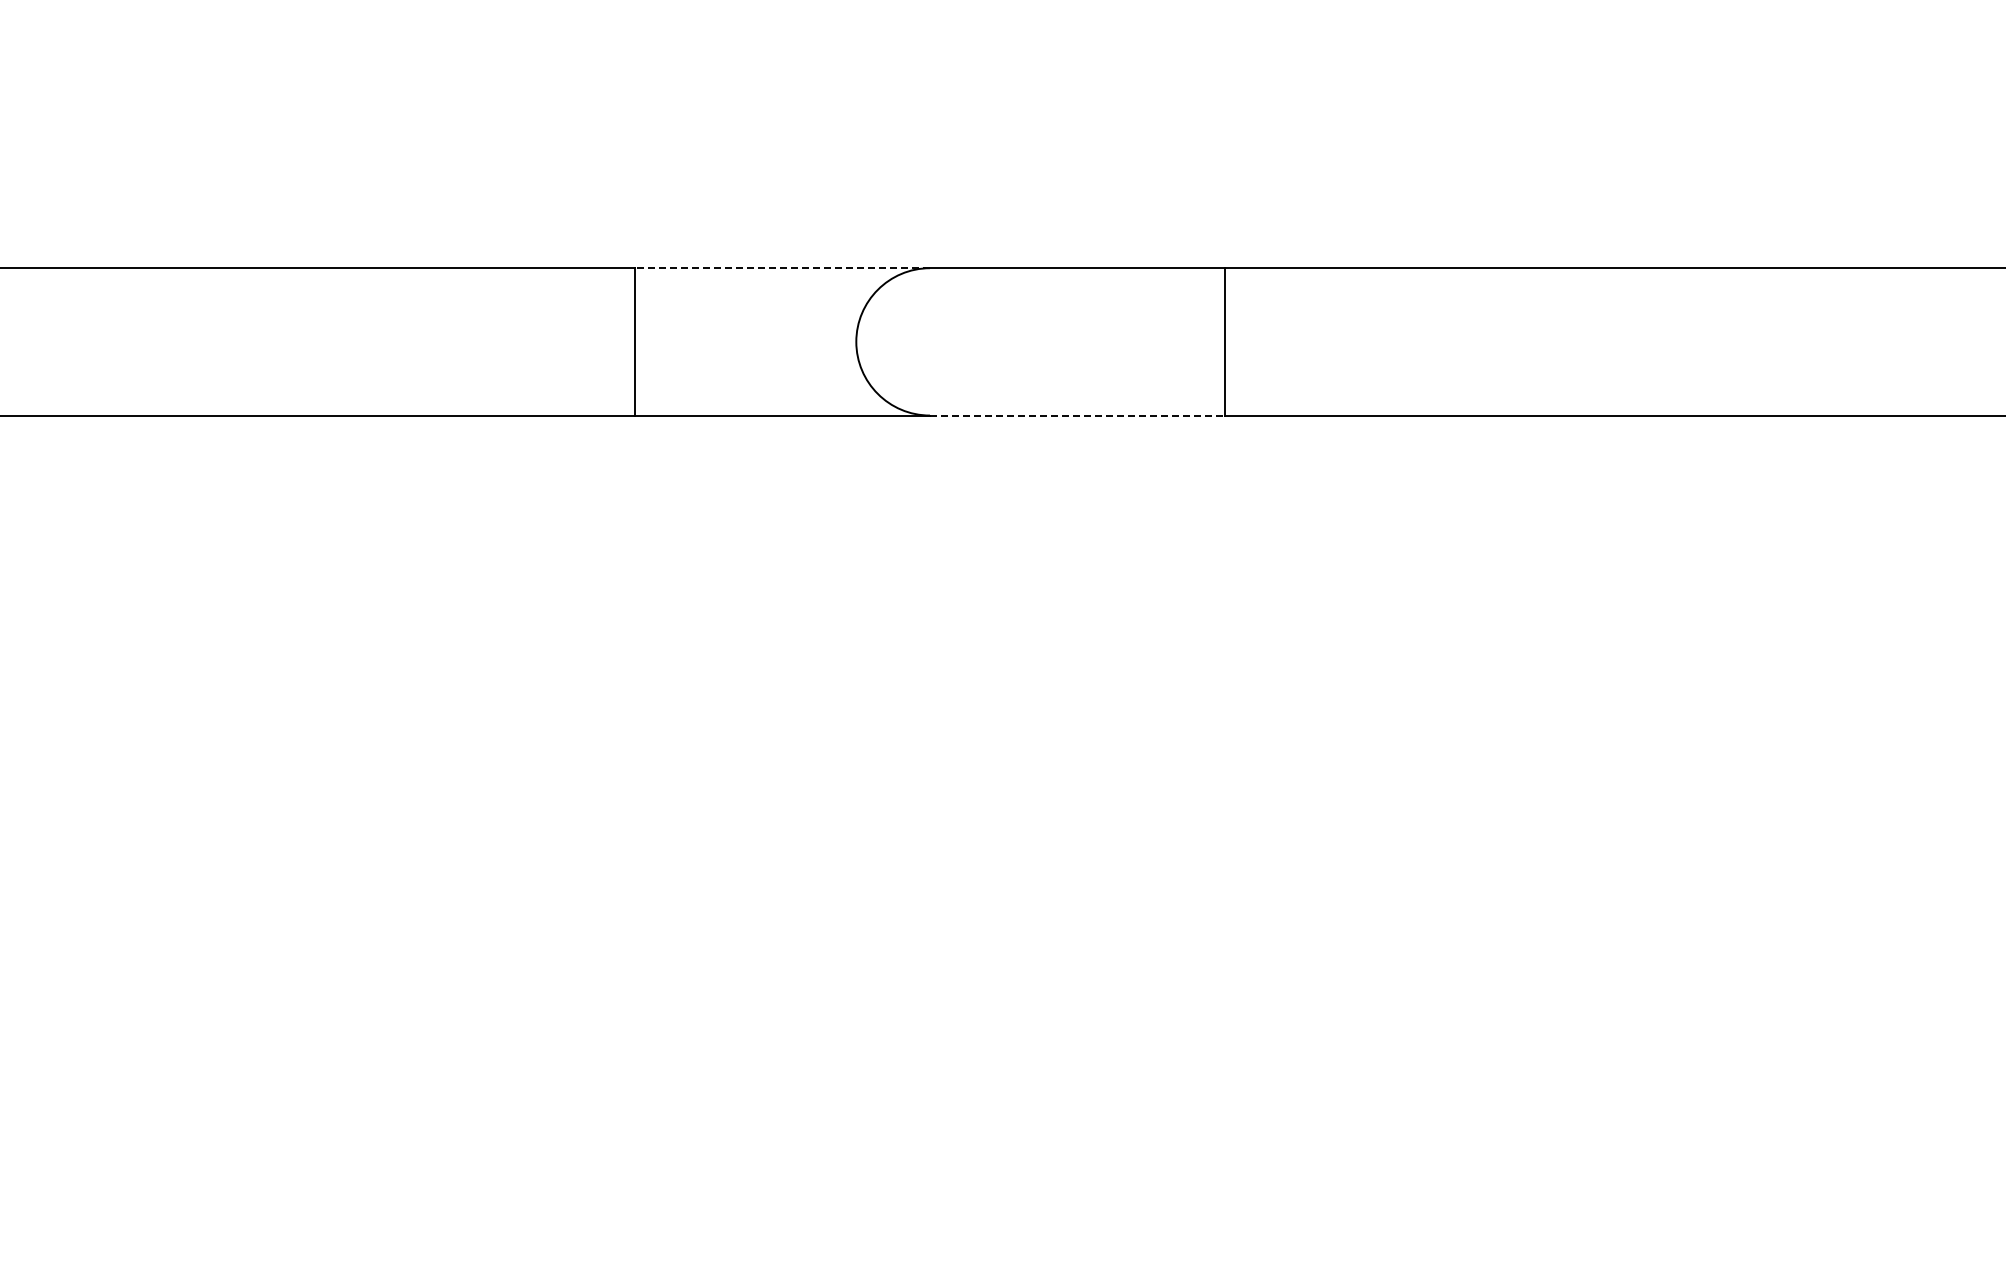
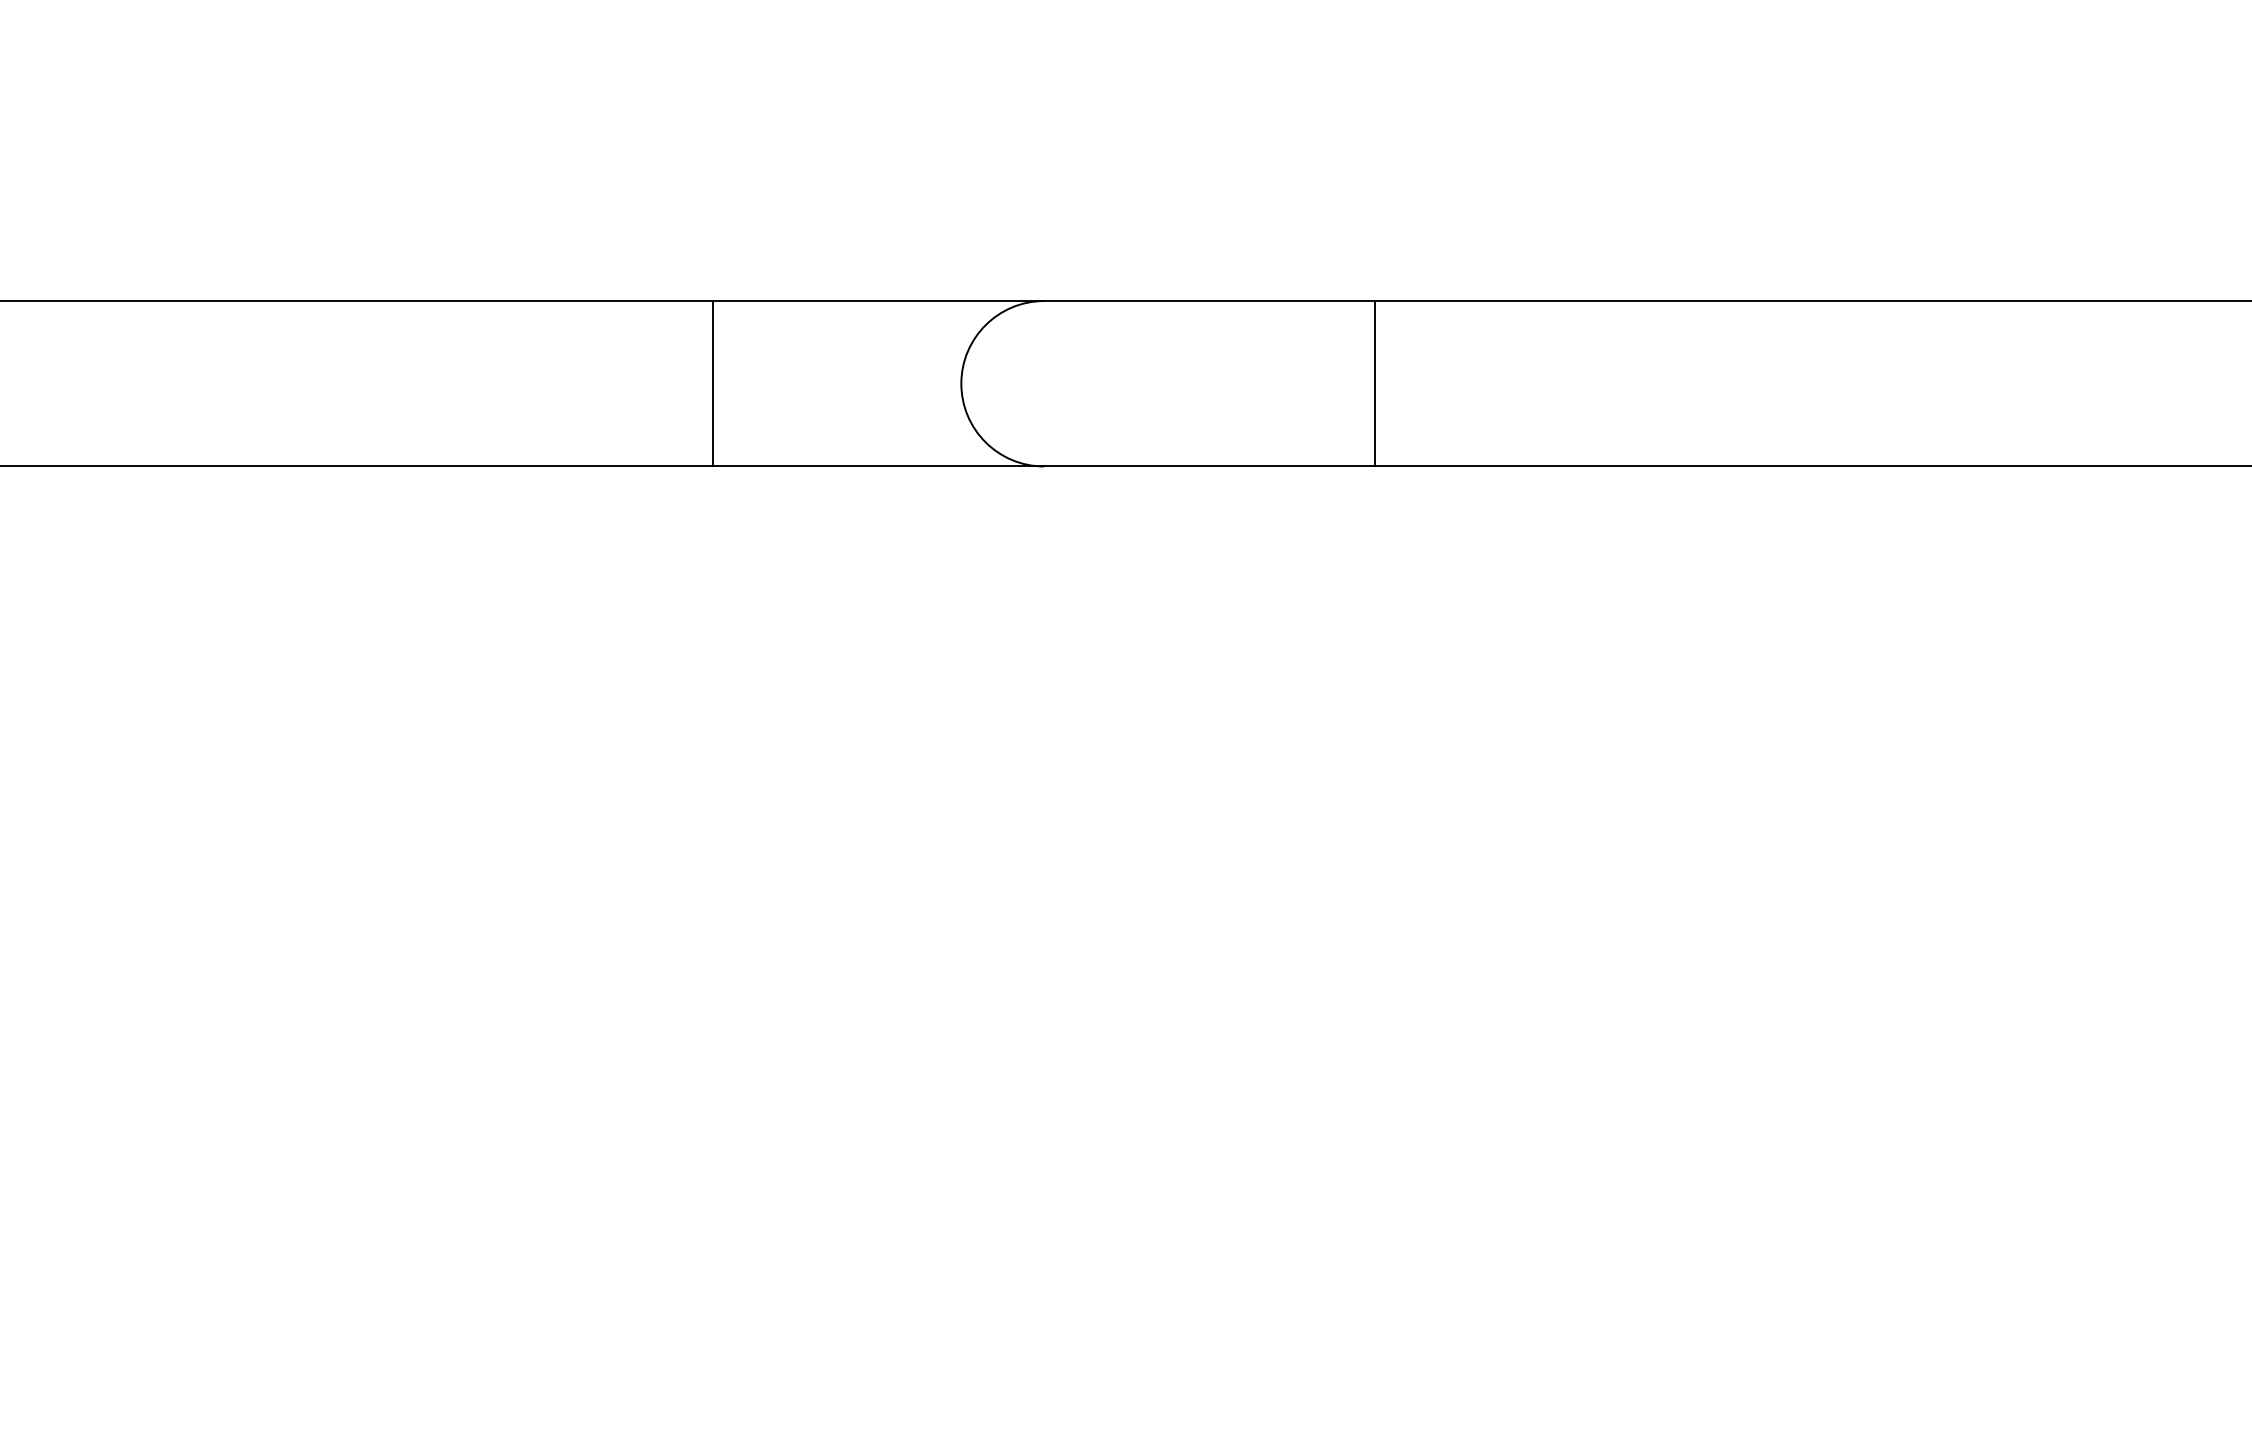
line: (782, 268) -> (878, 301), dashed -> solid
line: (1077, 415) -> (1209, 466), dashed -> solid

